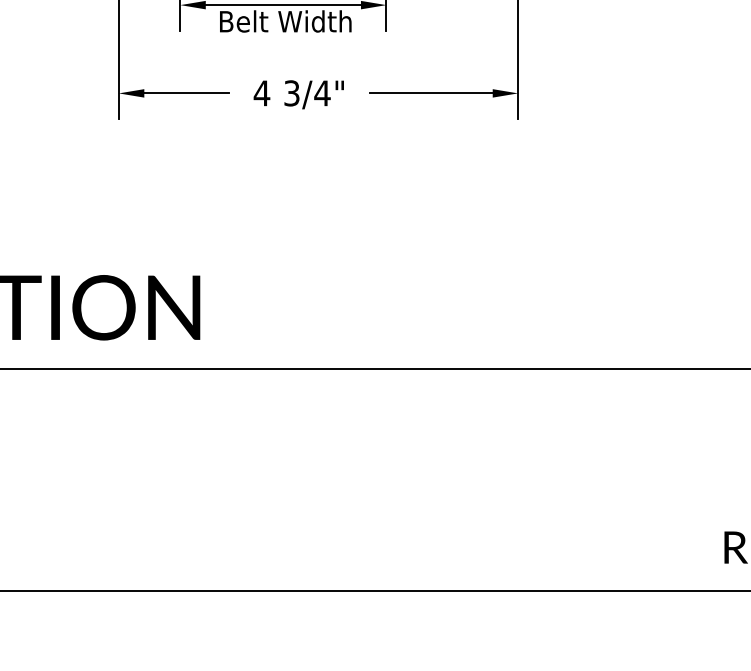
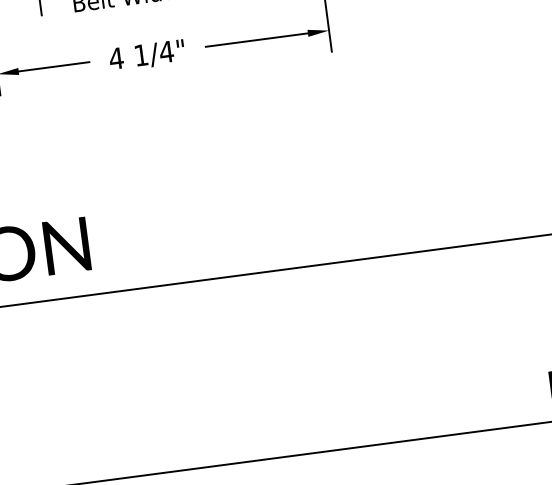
text: (291, 93) -> (140, 55), 3/4" -> 1/4"

